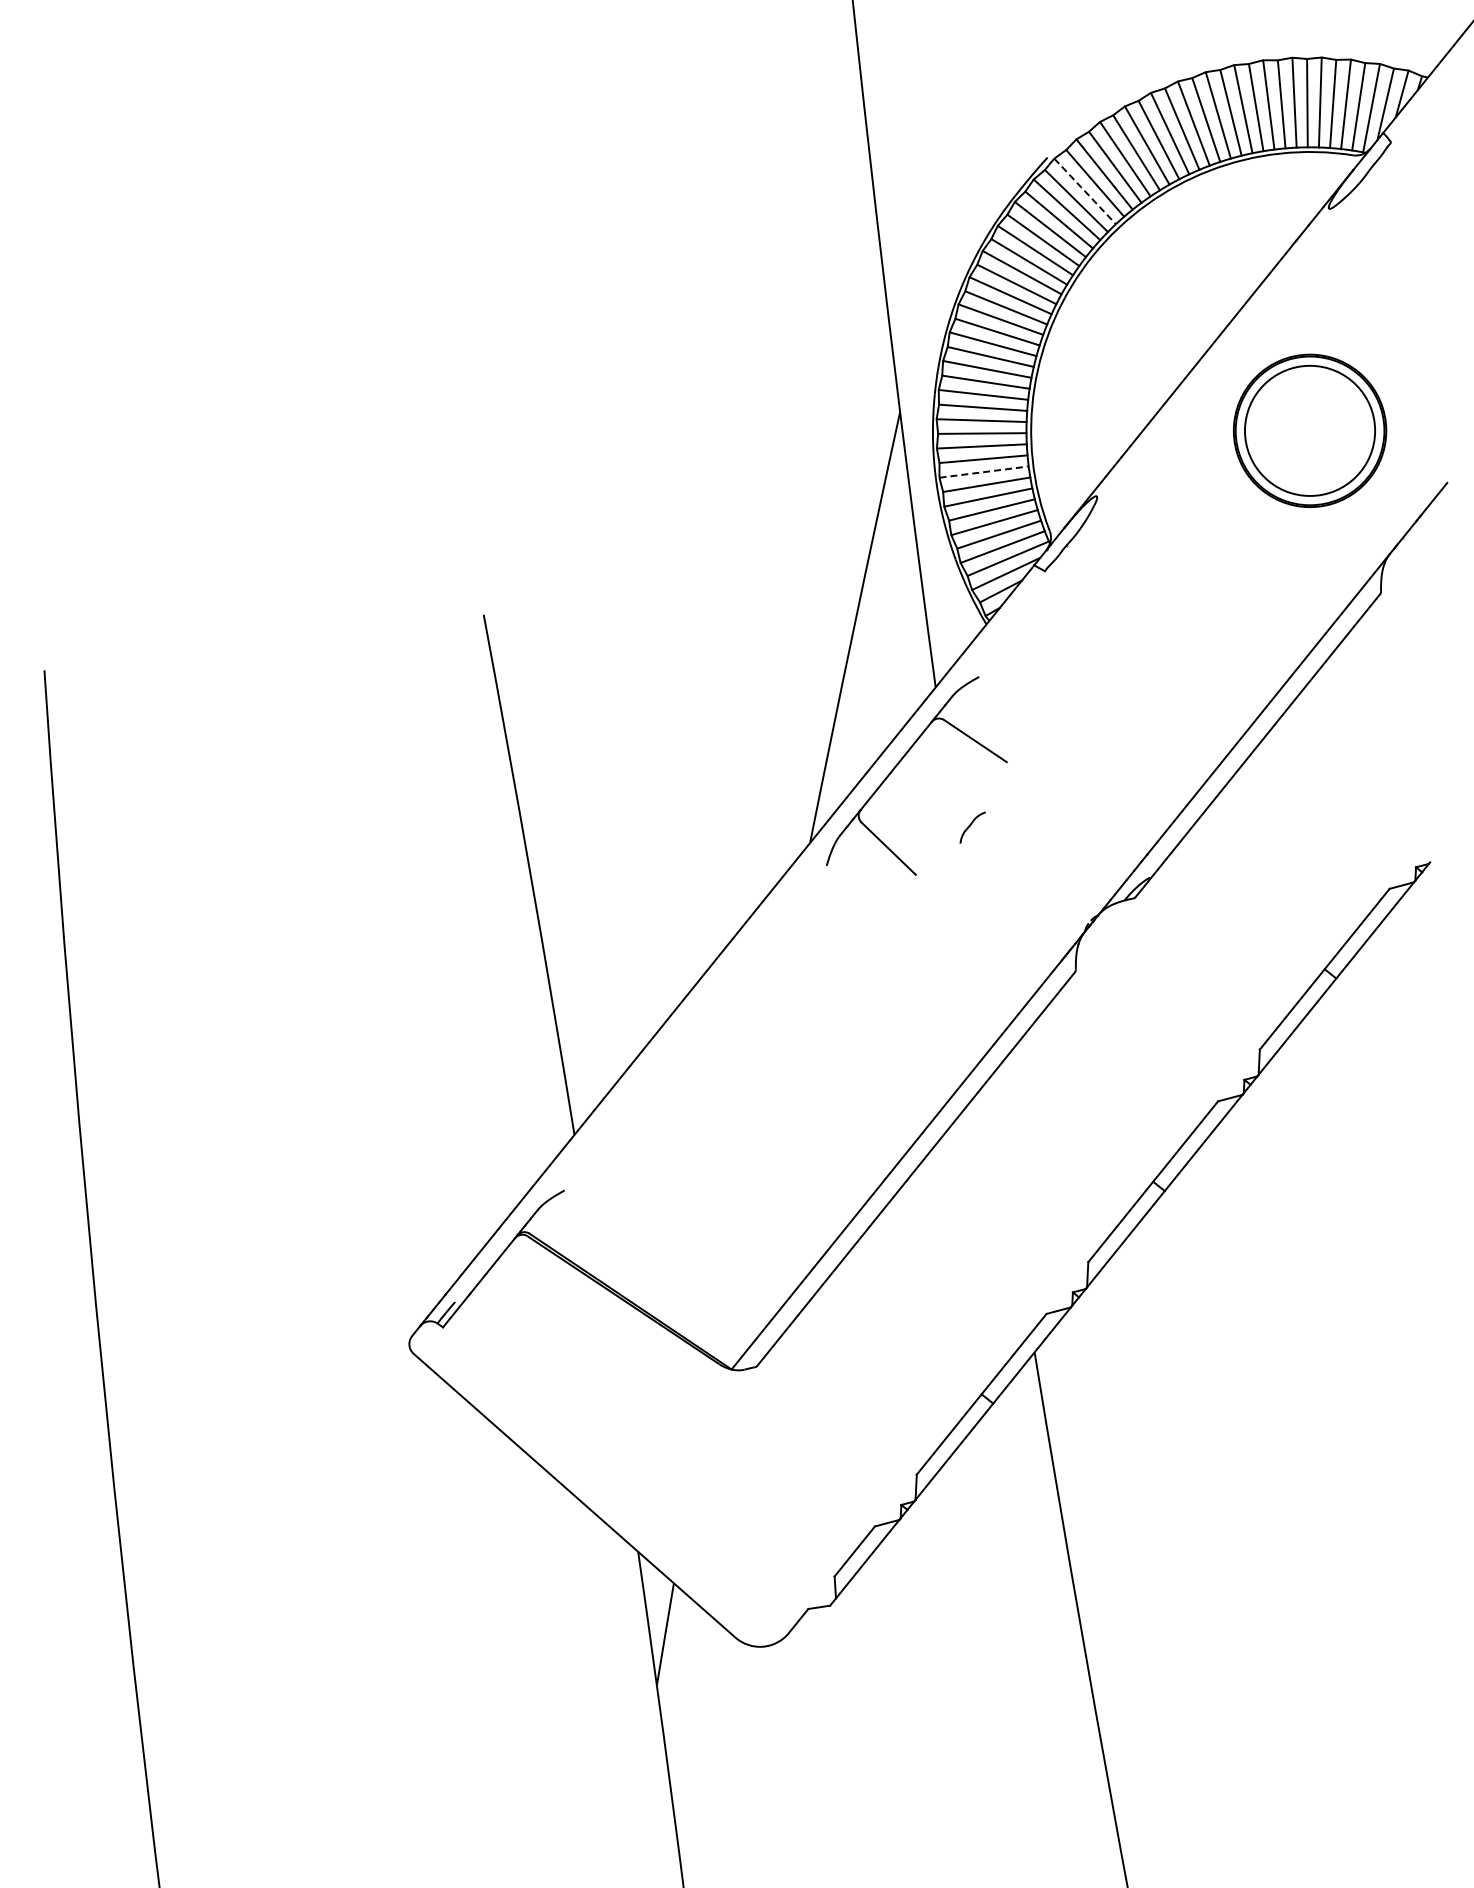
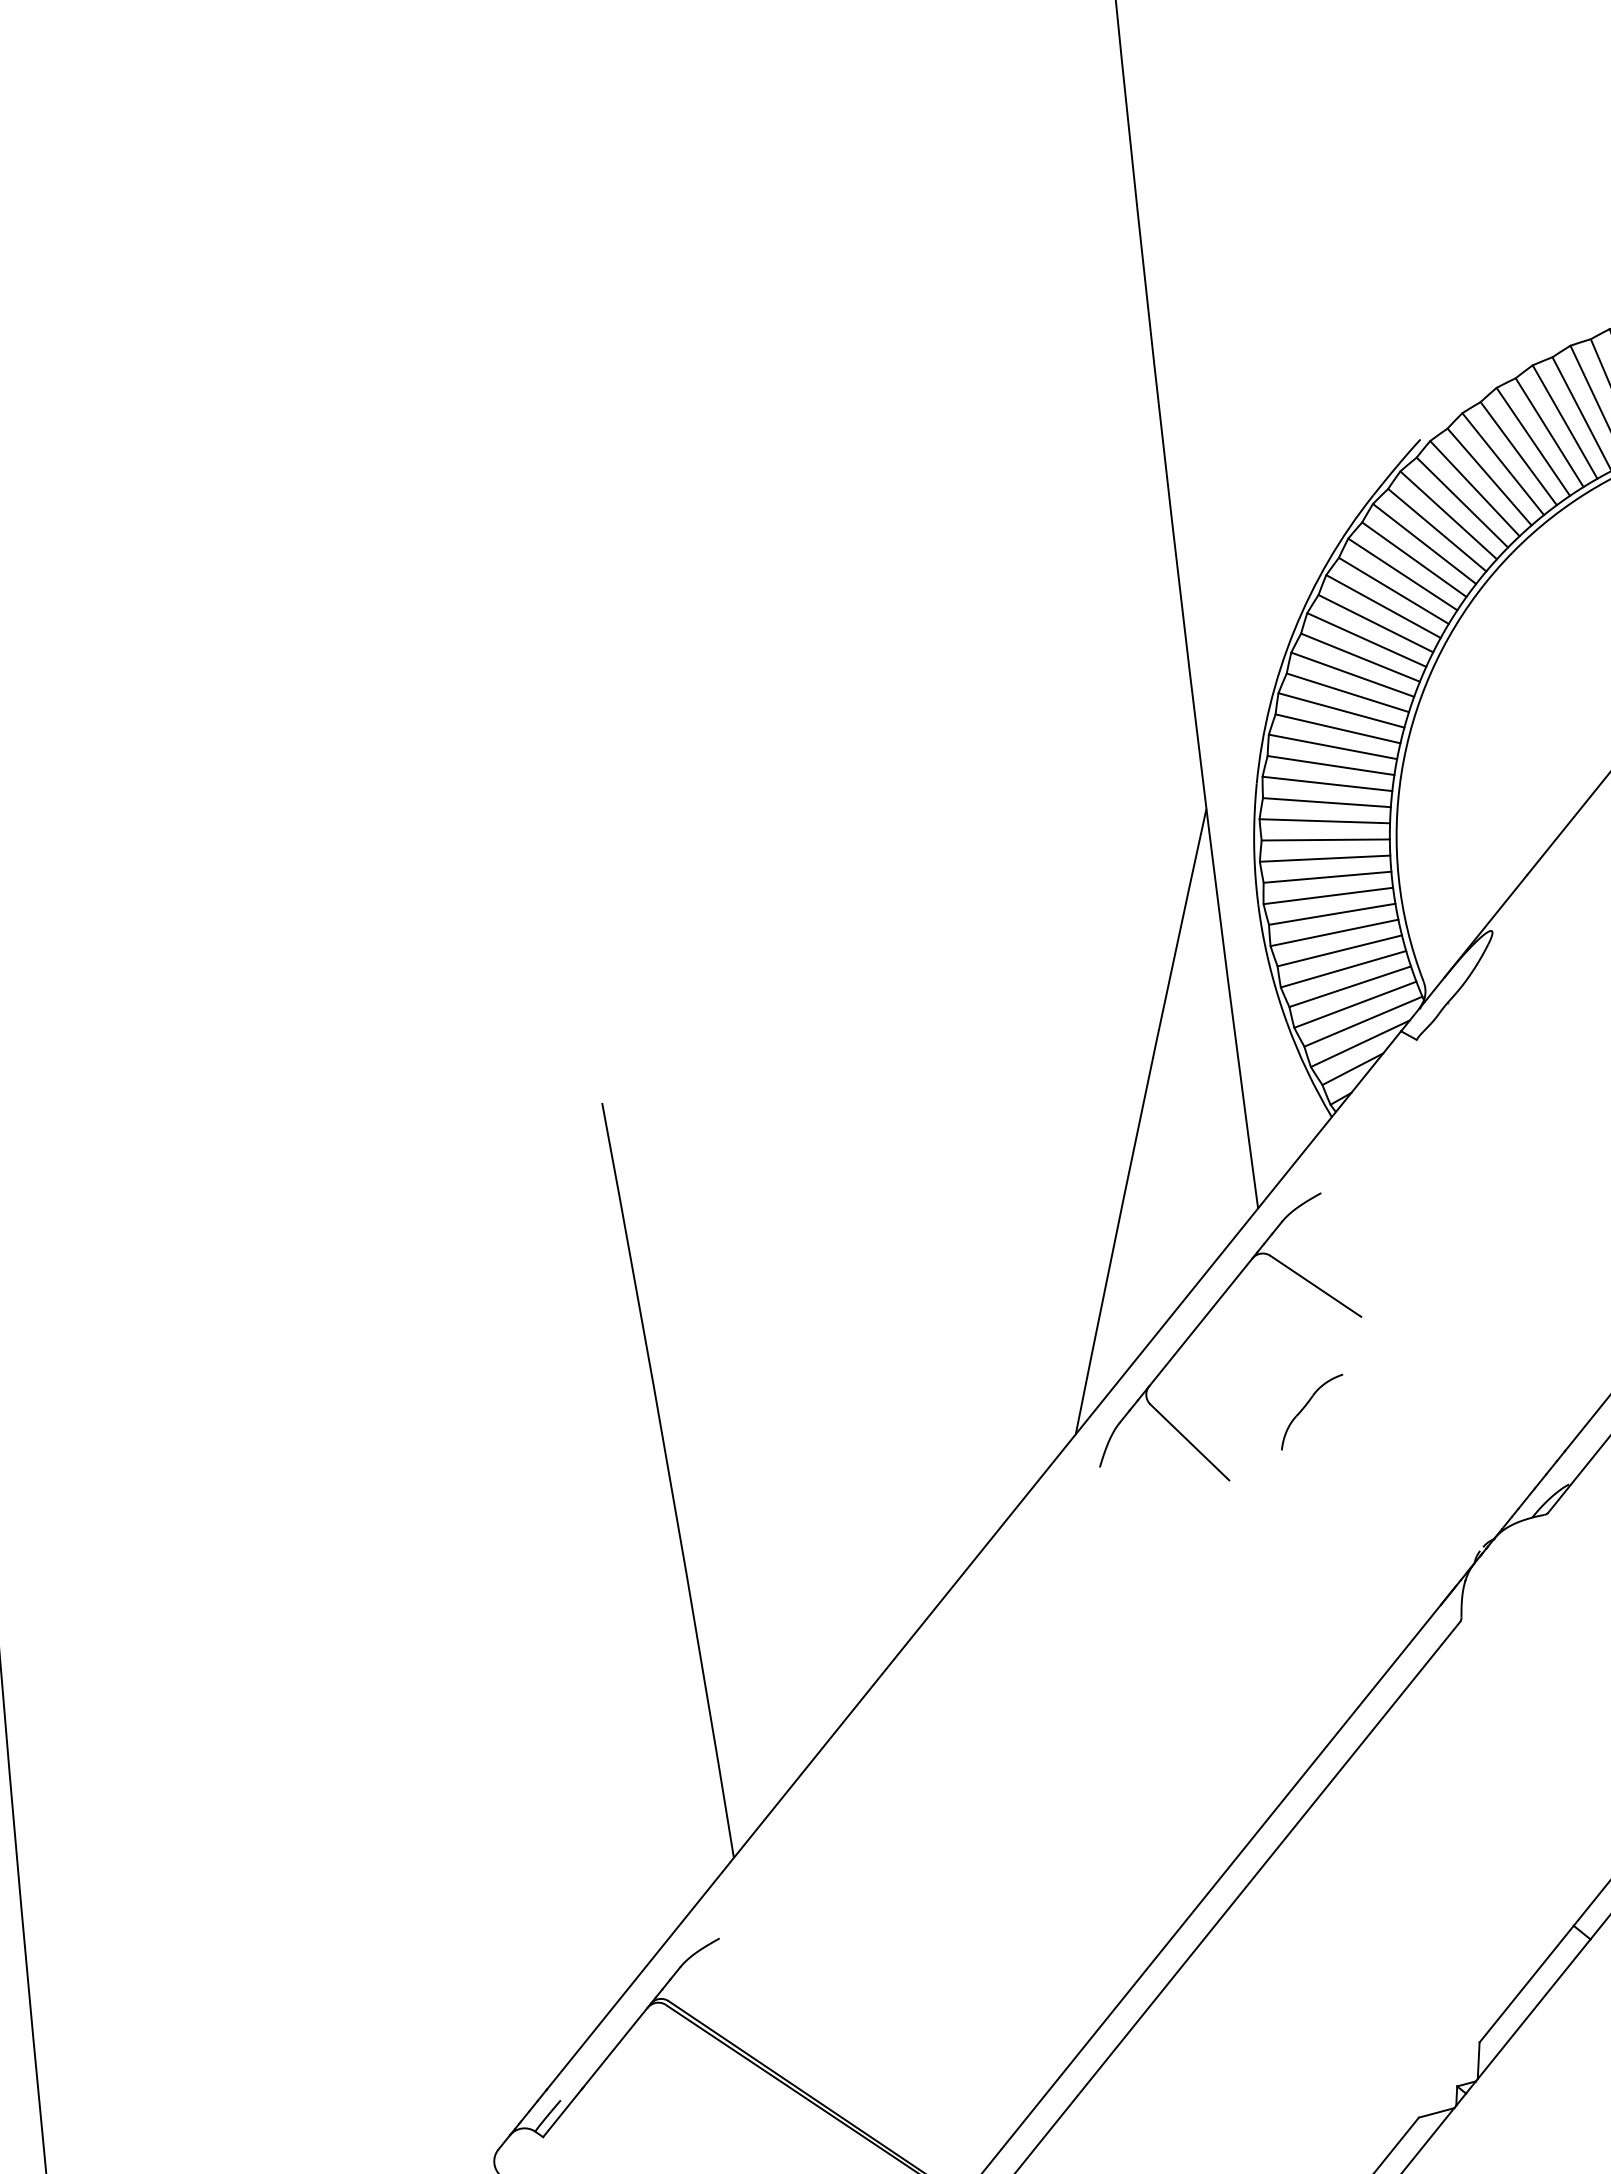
line: (1085, 191) -> (1475, 488), dashed -> solid
line: (984, 472) -> (1328, 896), dashed -> solid
part: (972, 827) -> (1311, 1411), size x1.67

